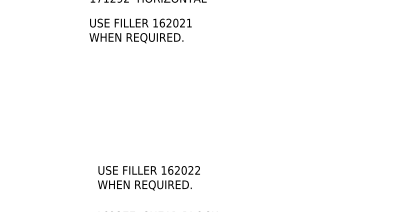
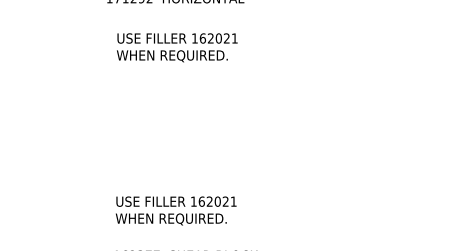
text: (140, 30) -> (177, 47), moved
text: (197, 170) -> (233, 201), 162022 -> 162021

